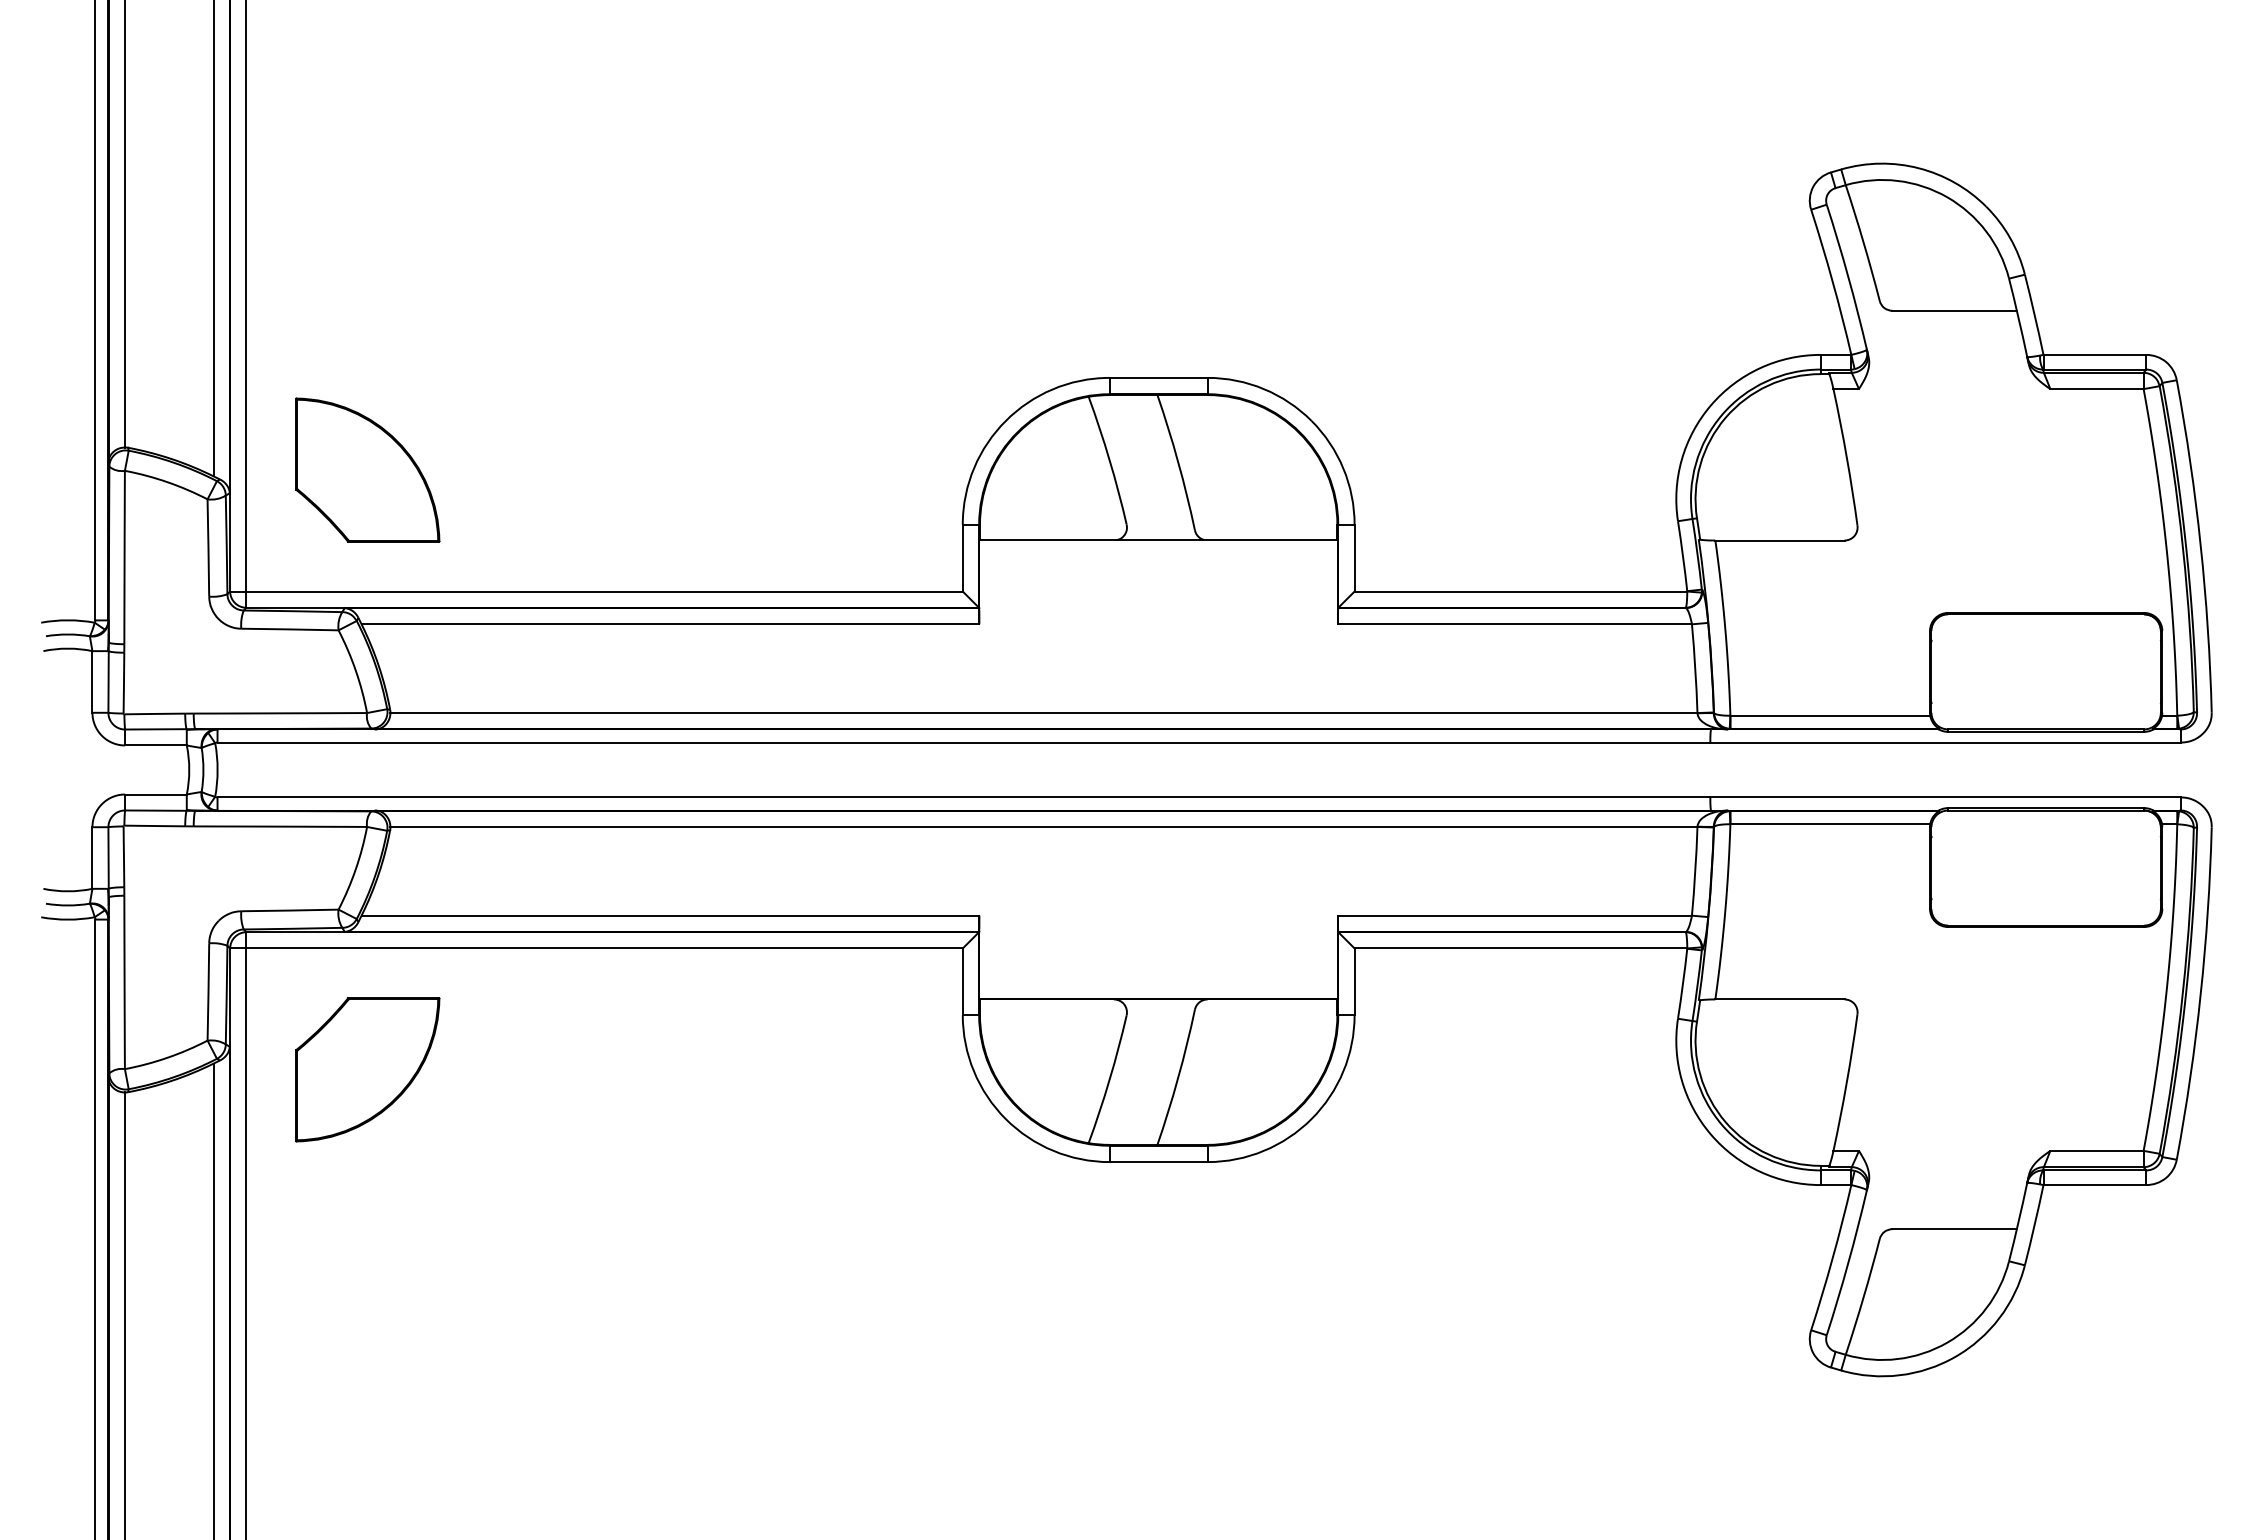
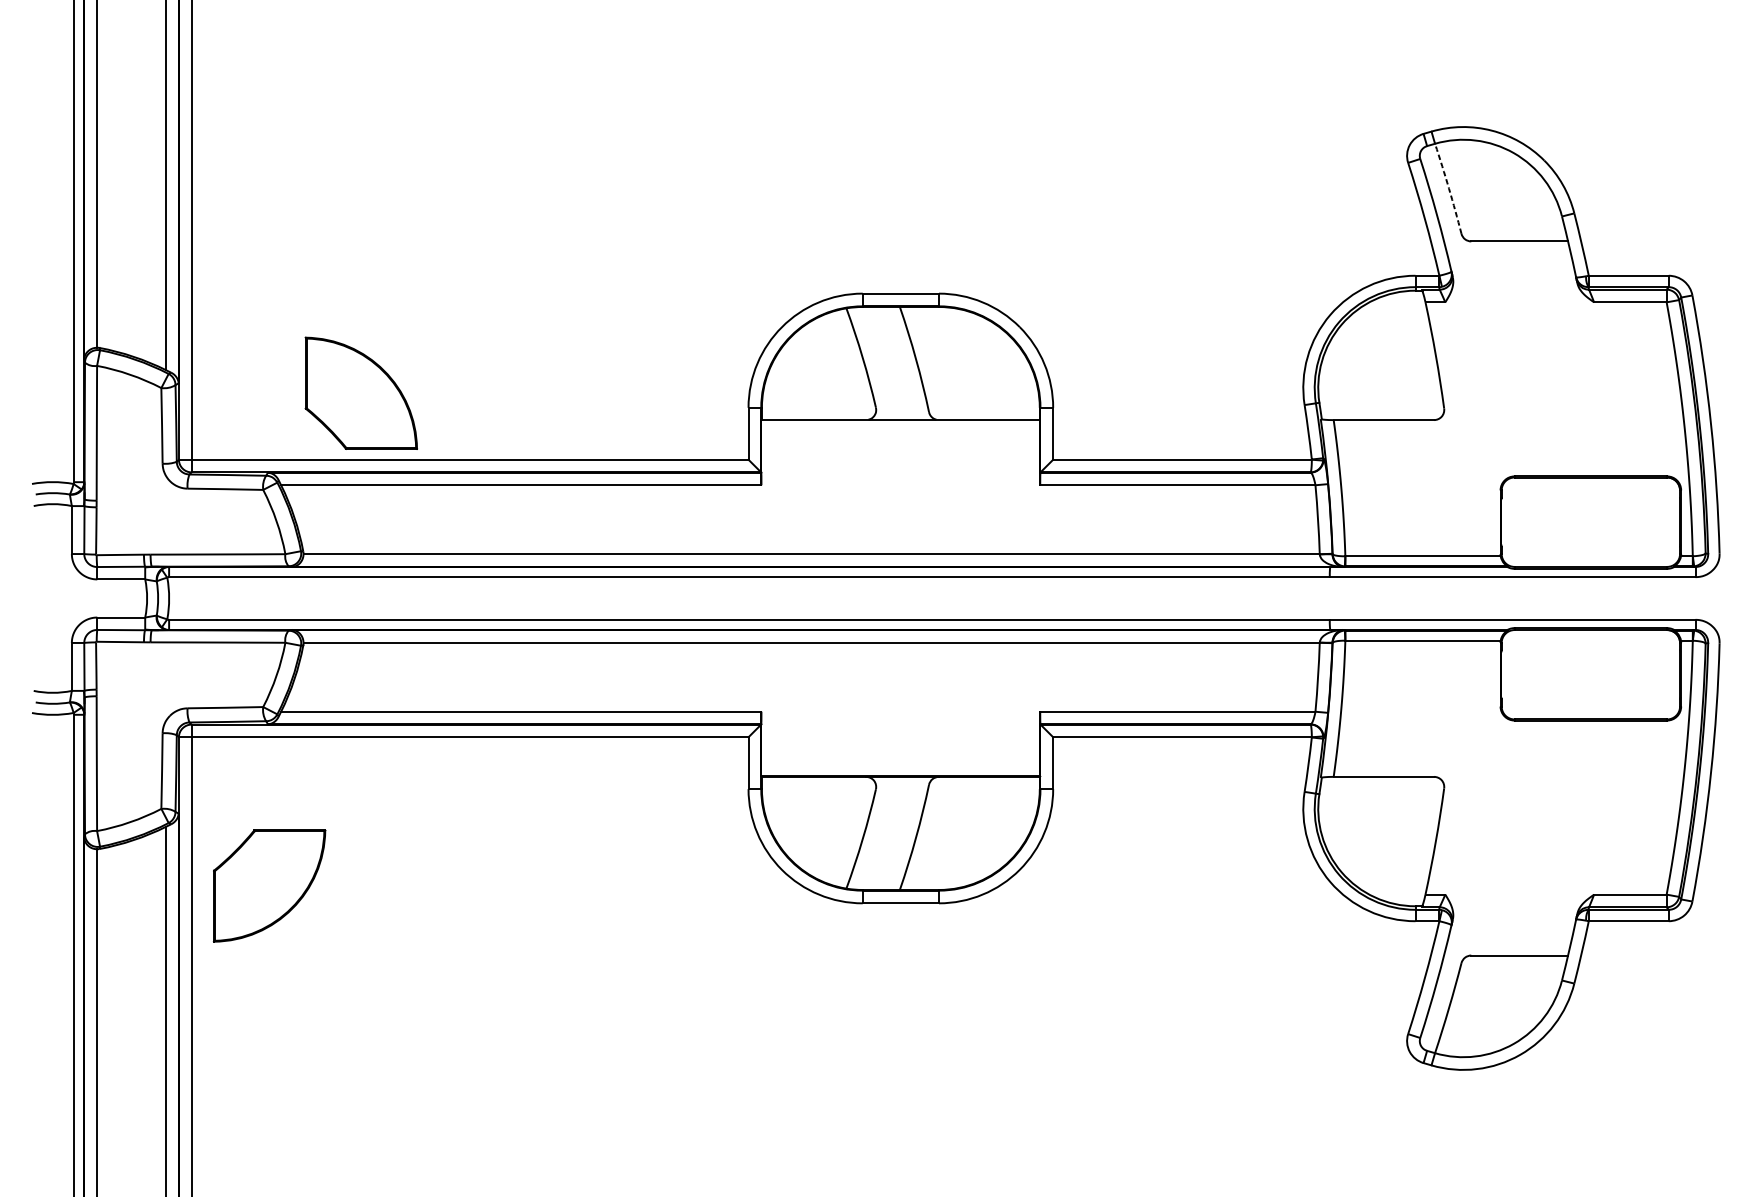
arc: (1863, 242) -> (1448, 188), solid -> dashed
part: (367, 469) -> (361, 392), moved
part: (367, 1069) -> (269, 885), moved

